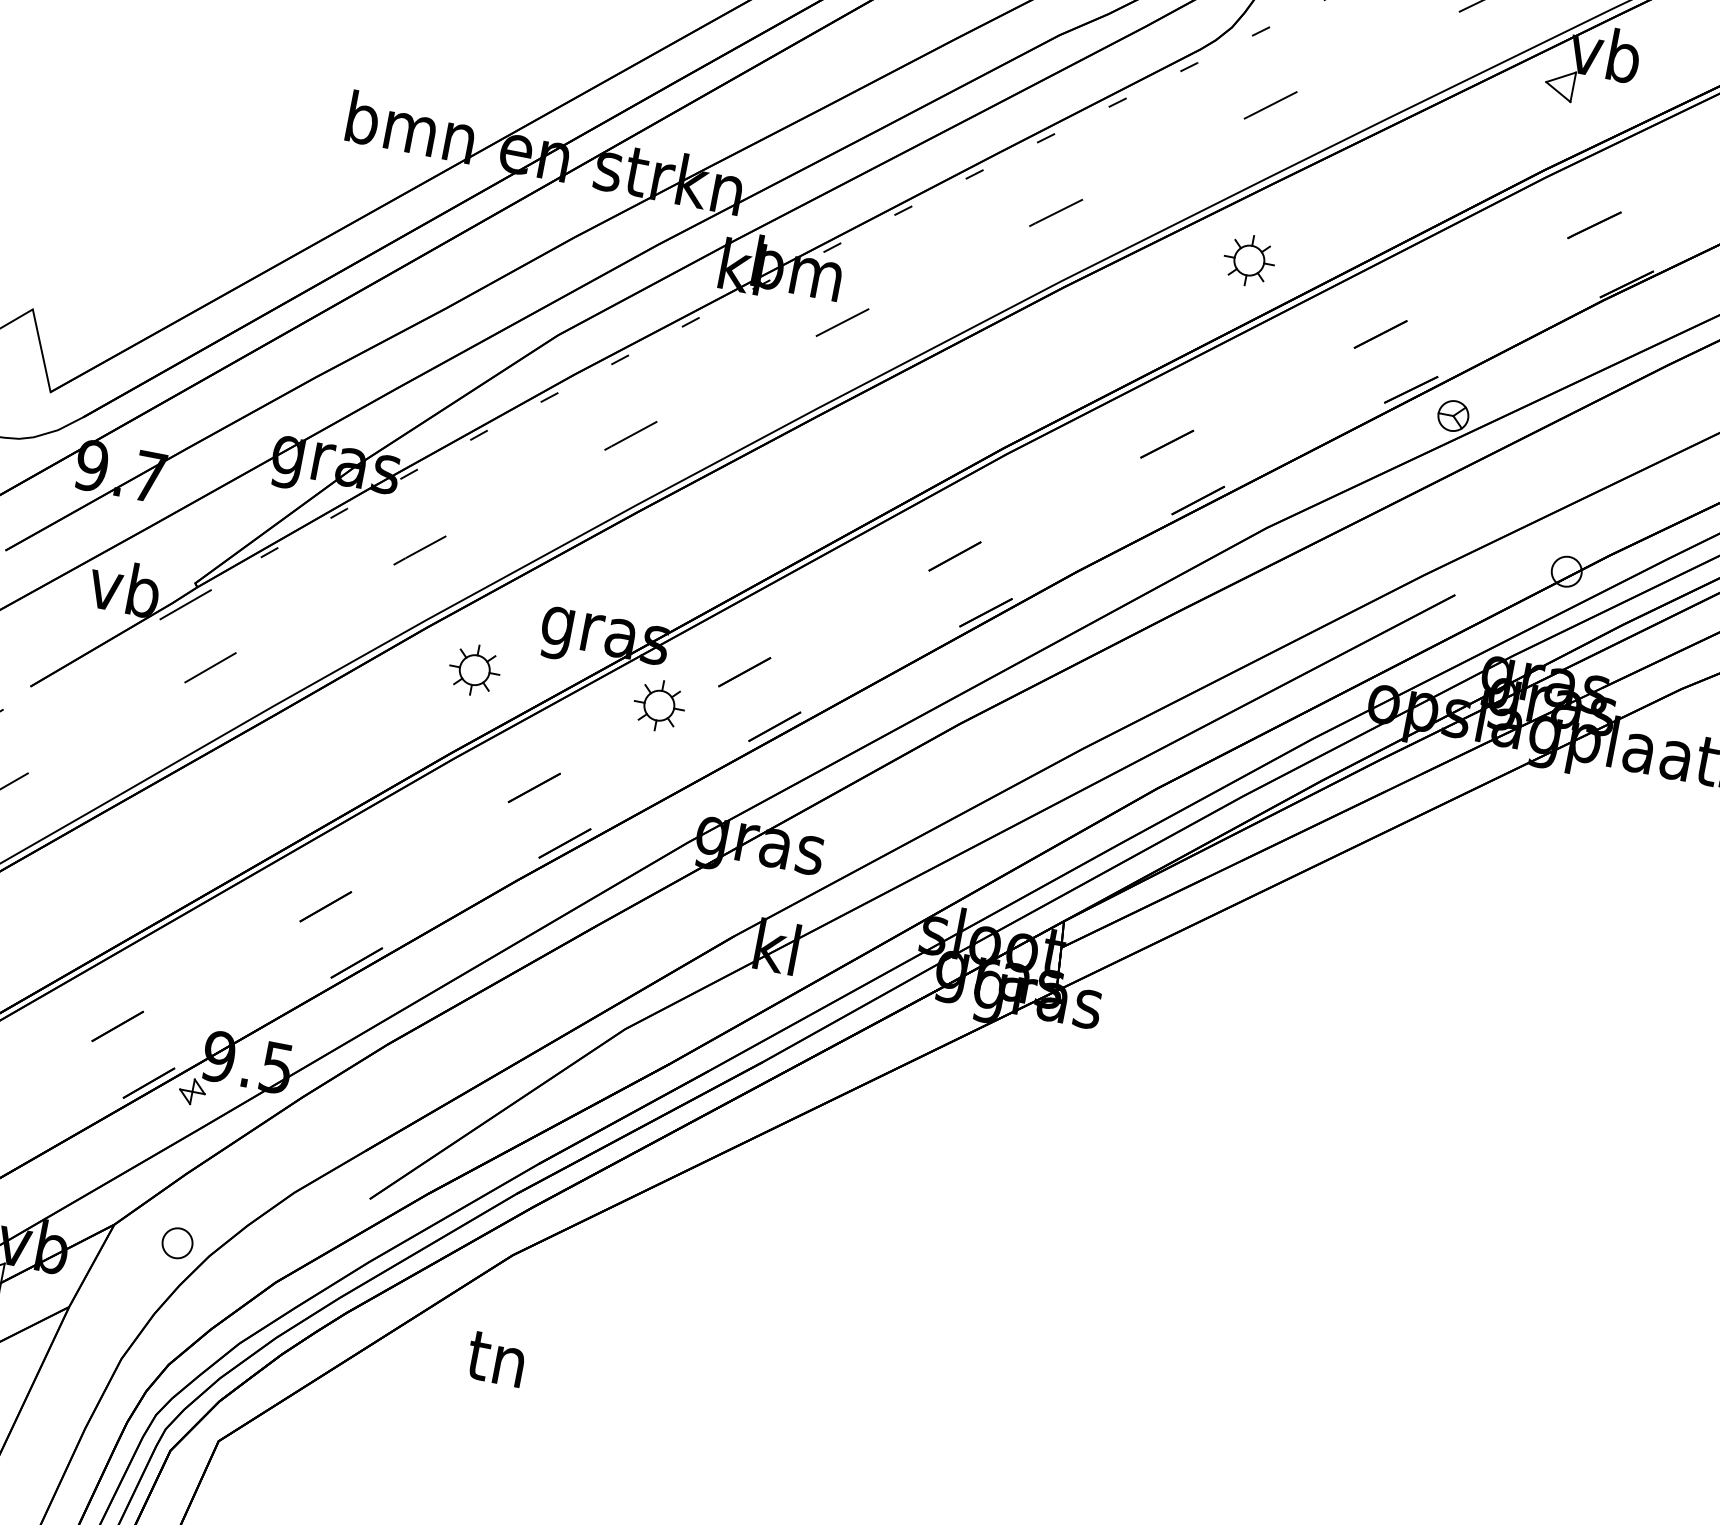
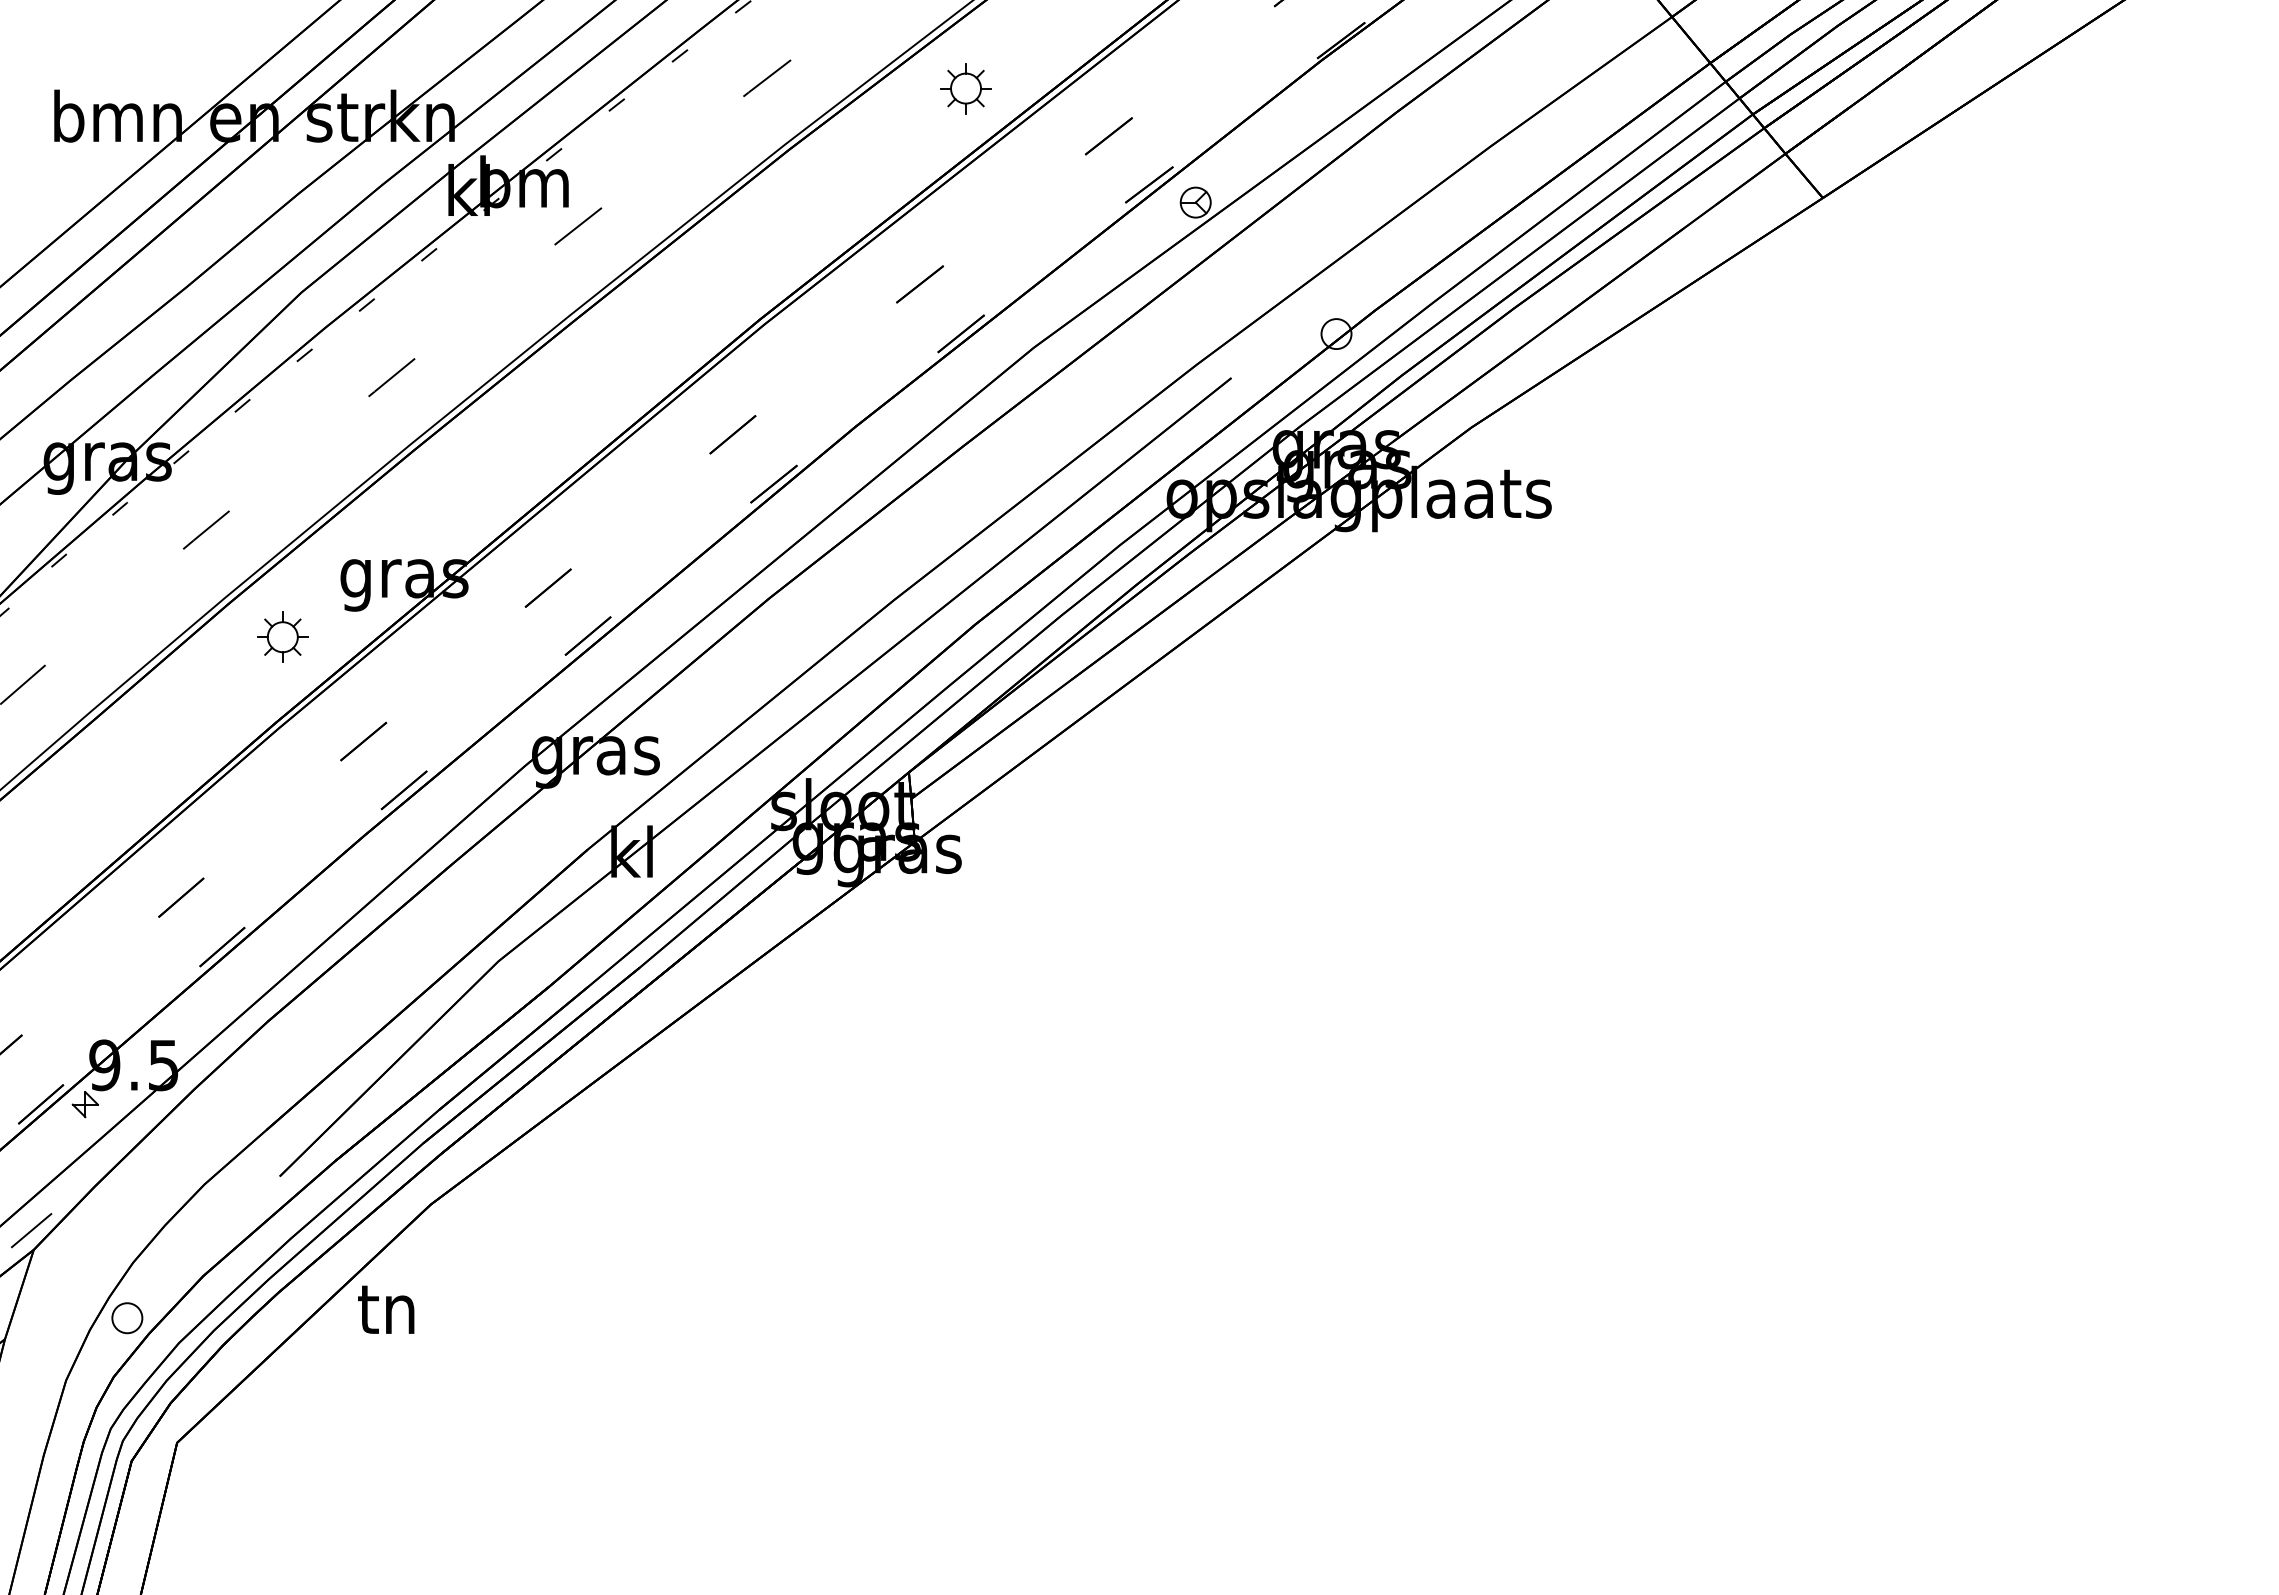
part: (659, 704) -> (470, 636), removed
line: (115, 1205) -> (31, 1230), added
part: (177, 1243) -> (127, 1318), moved
text: (496, 1358) -> (386, 1309), moved

